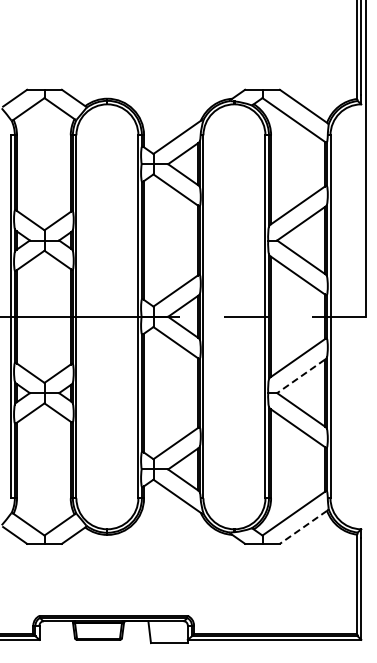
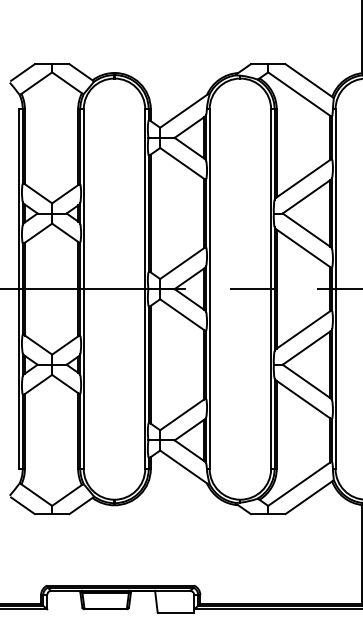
line: (300, 376) -> (305, 348), dashed -> solid
line: (303, 527) -> (308, 497), dashed -> solid

